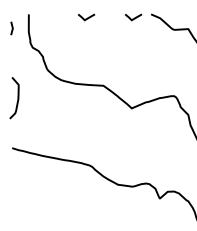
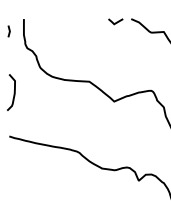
line: (87, 17) -> (75, 21), removed

